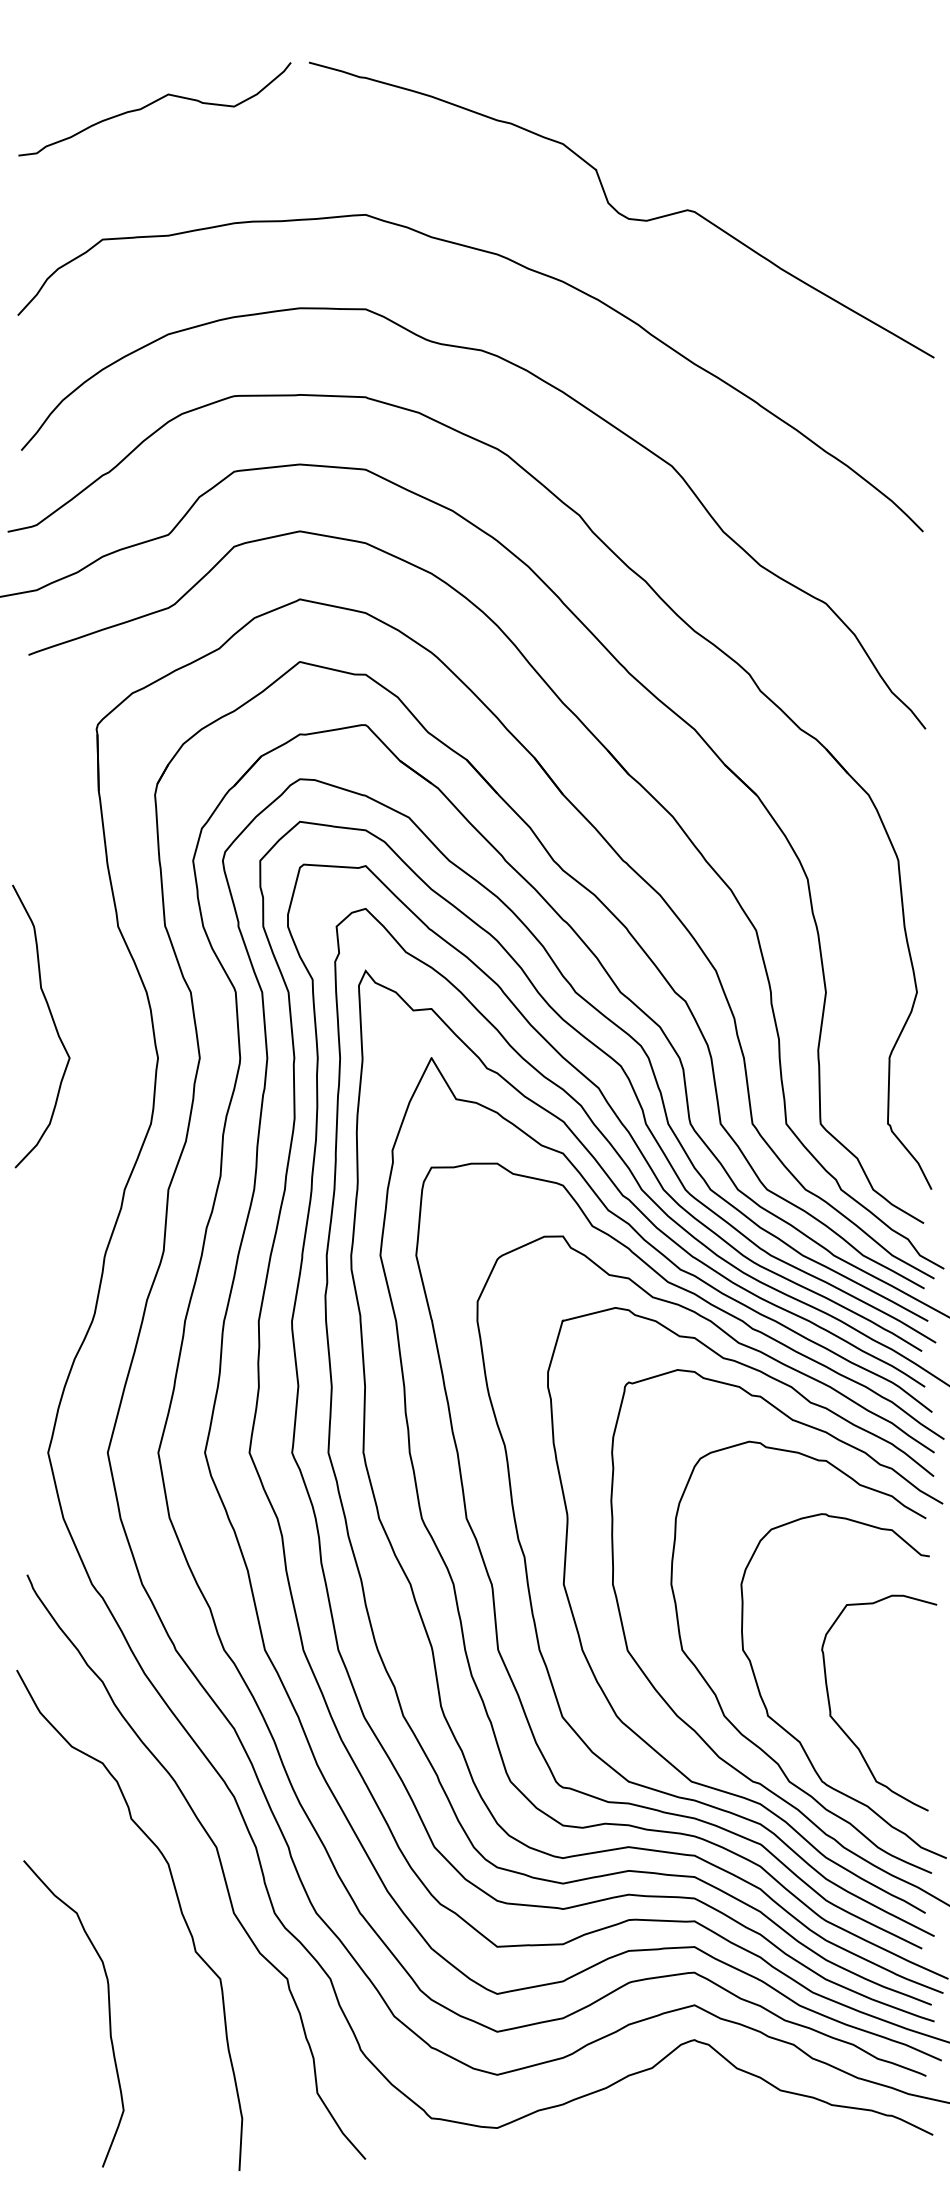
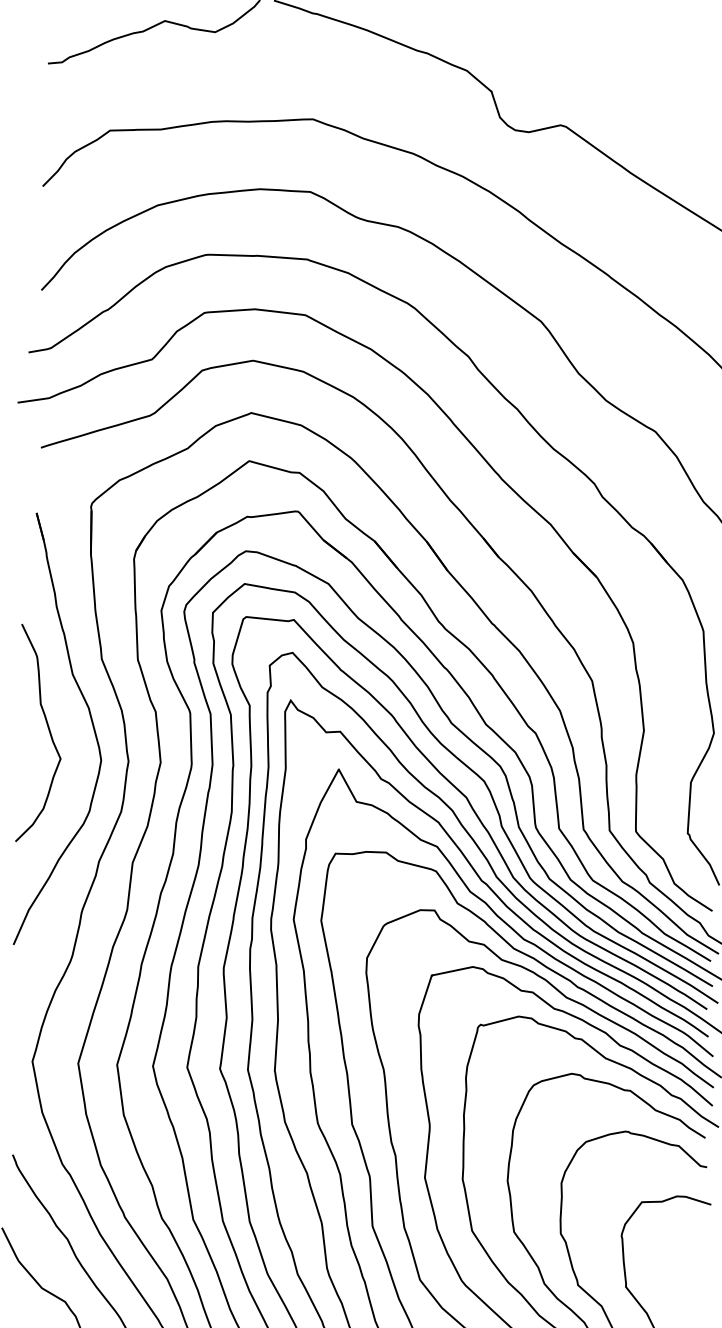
part: (107, 1007) -> (91, 721), added

